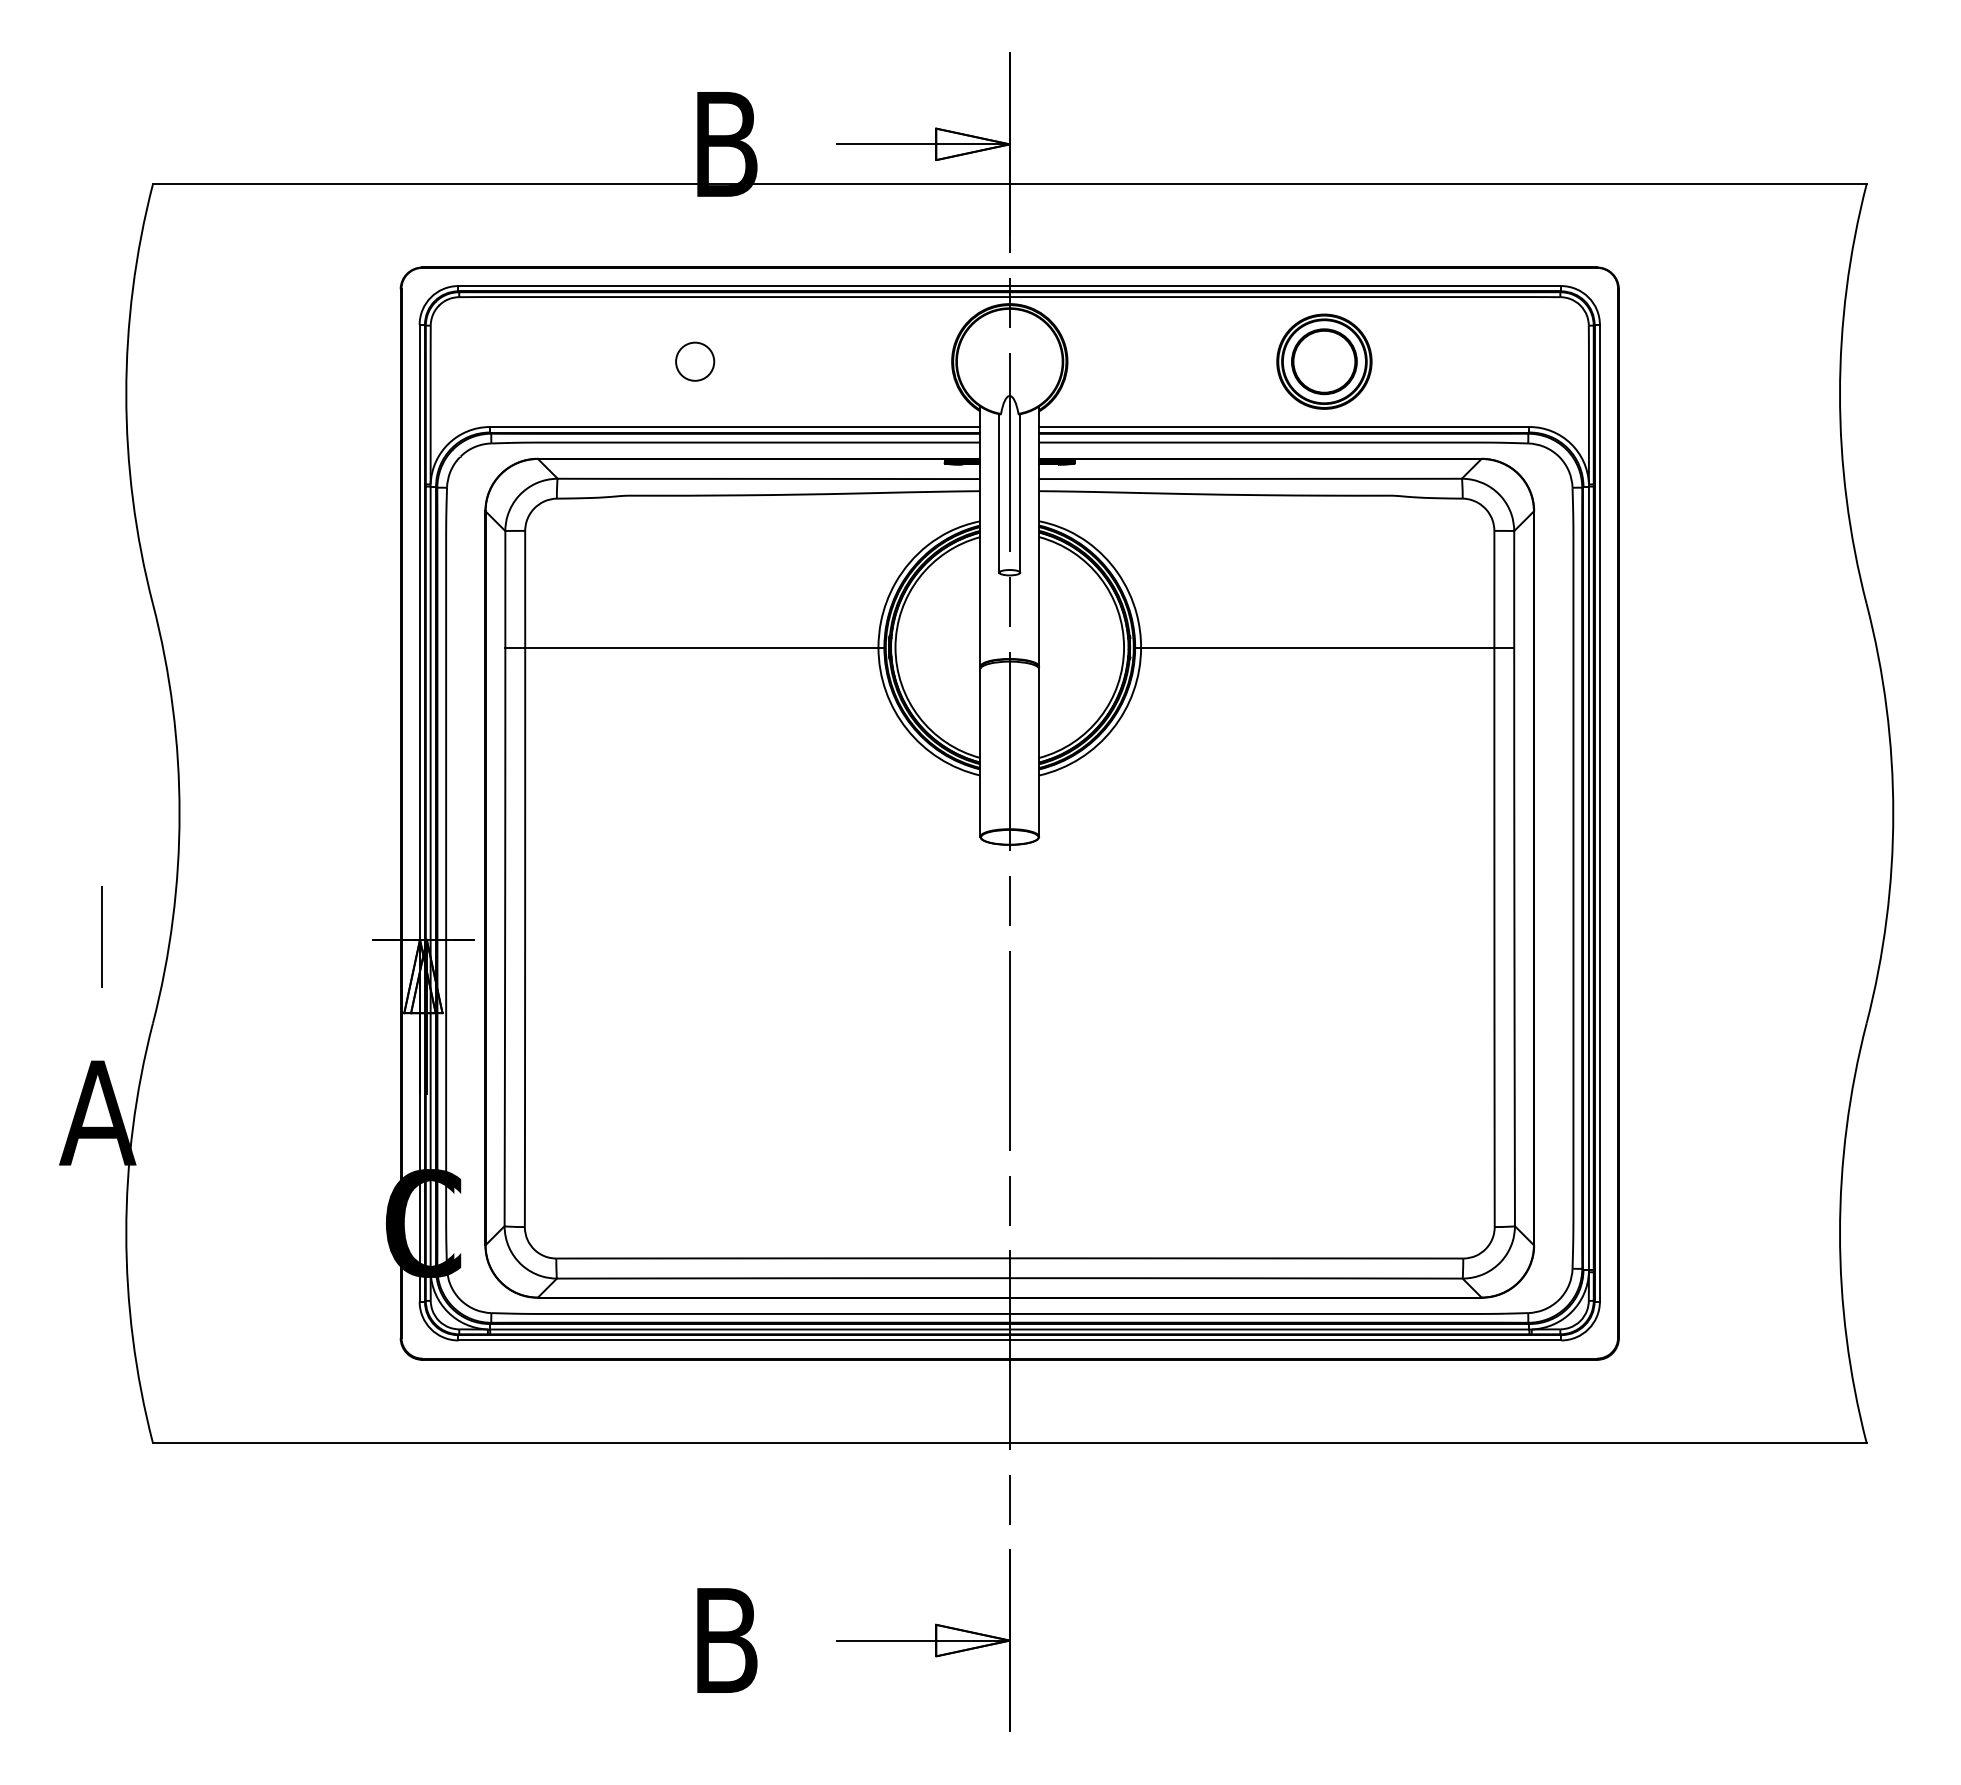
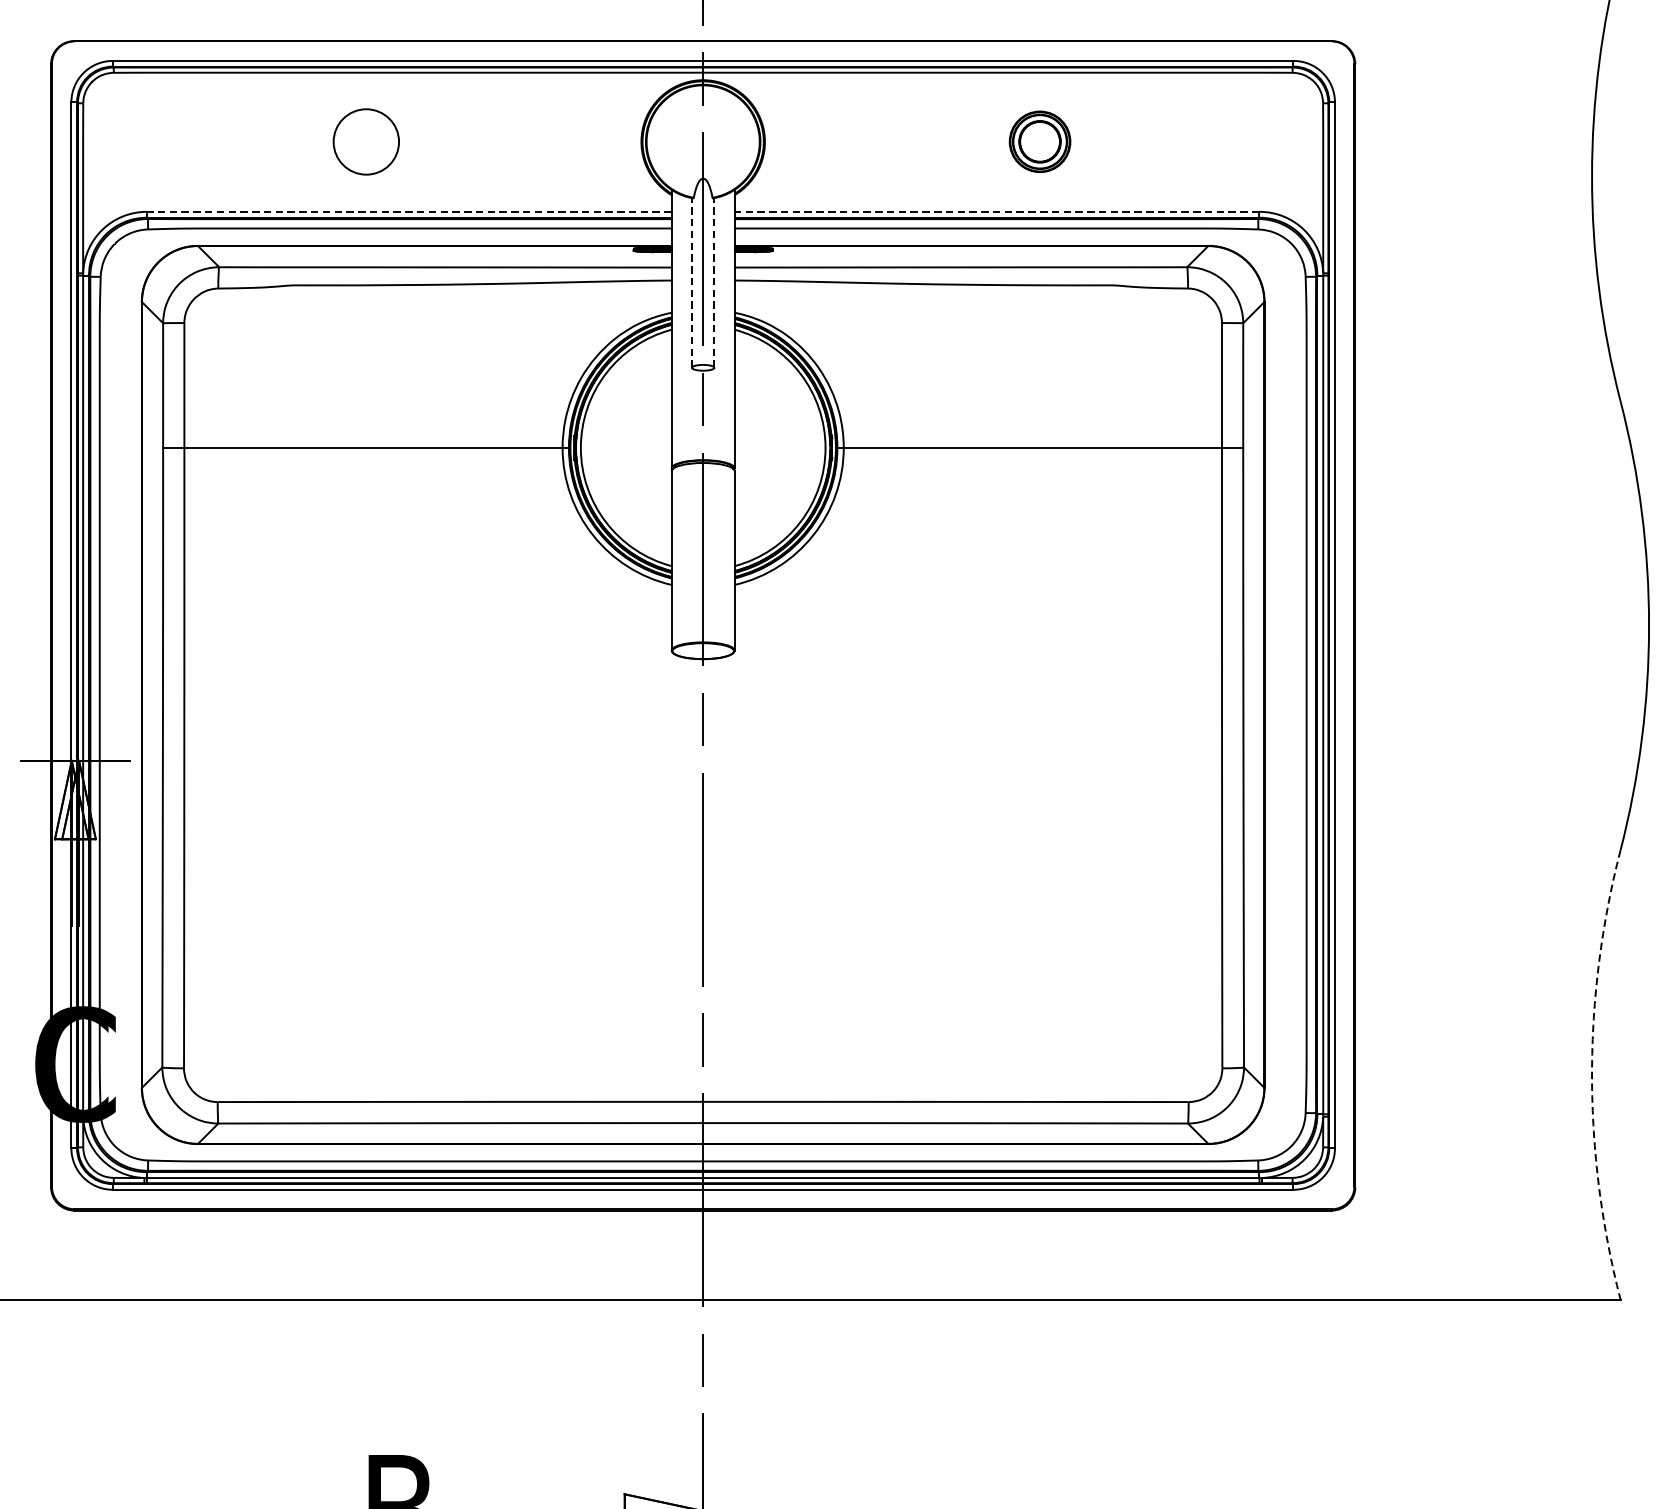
circle: (695, 361) -> (366, 141), size x1.6
part: (1324, 361) -> (1040, 141), size x0.6
line: (734, 427) -> (408, 212), solid -> dashed
line: (1283, 427) -> (996, 212), solid -> dashed
line: (999, 492) -> (692, 281), solid -> dashed
line: (1020, 492) -> (714, 281), solid -> dashed
arc: (1840, 1233) -> (1592, 1075), solid -> dashed

